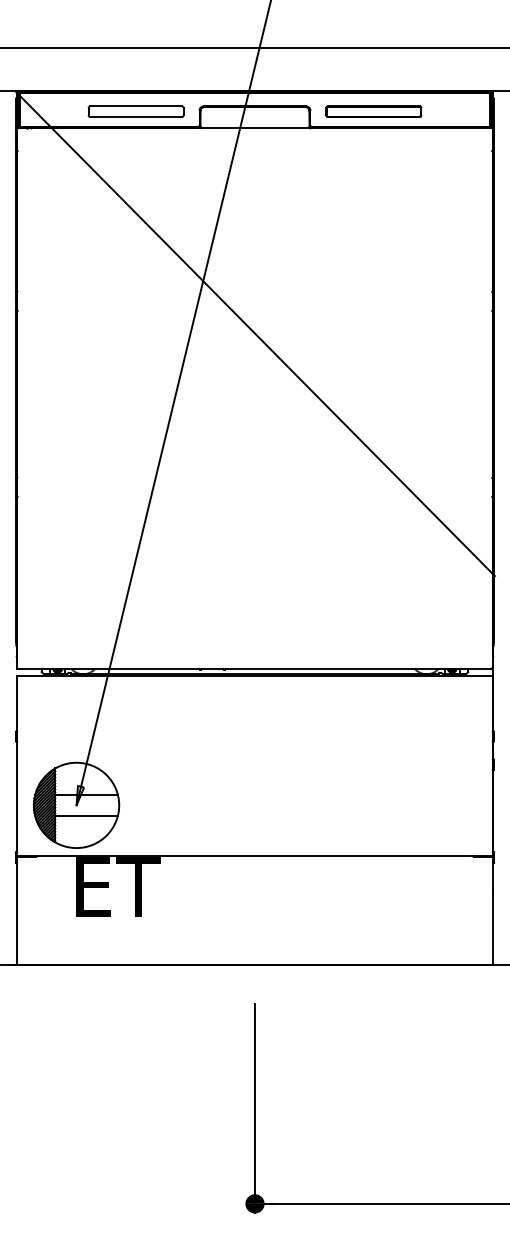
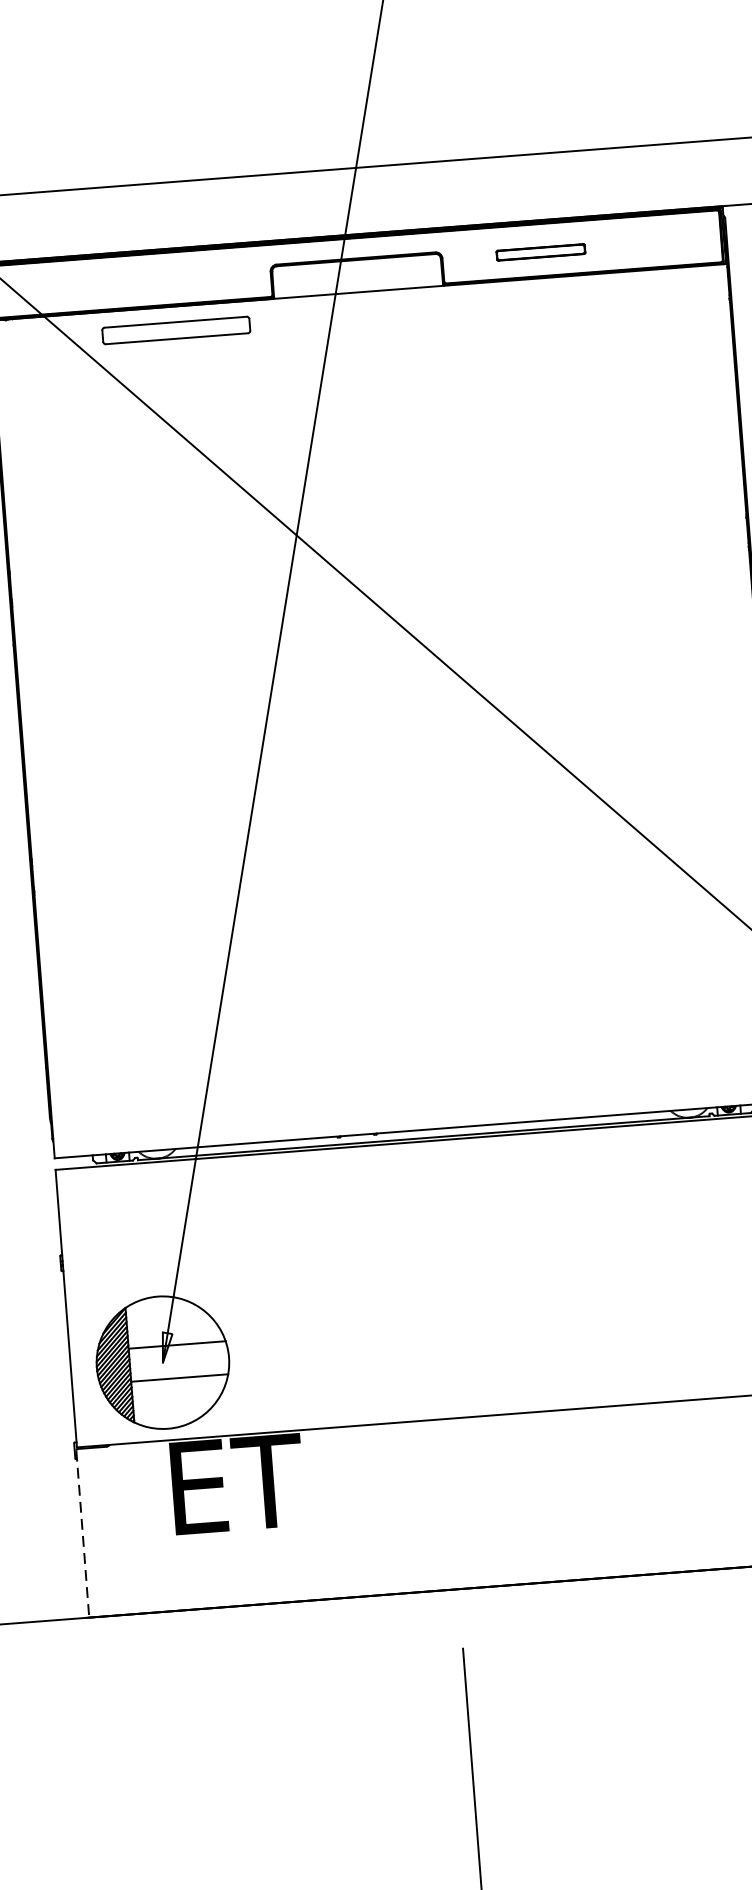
part: (135, 111) -> (175, 330), moved
part: (373, 111) -> (540, 252), size x0.6
line: (16, 911) -> (82, 1534), solid -> dashed

